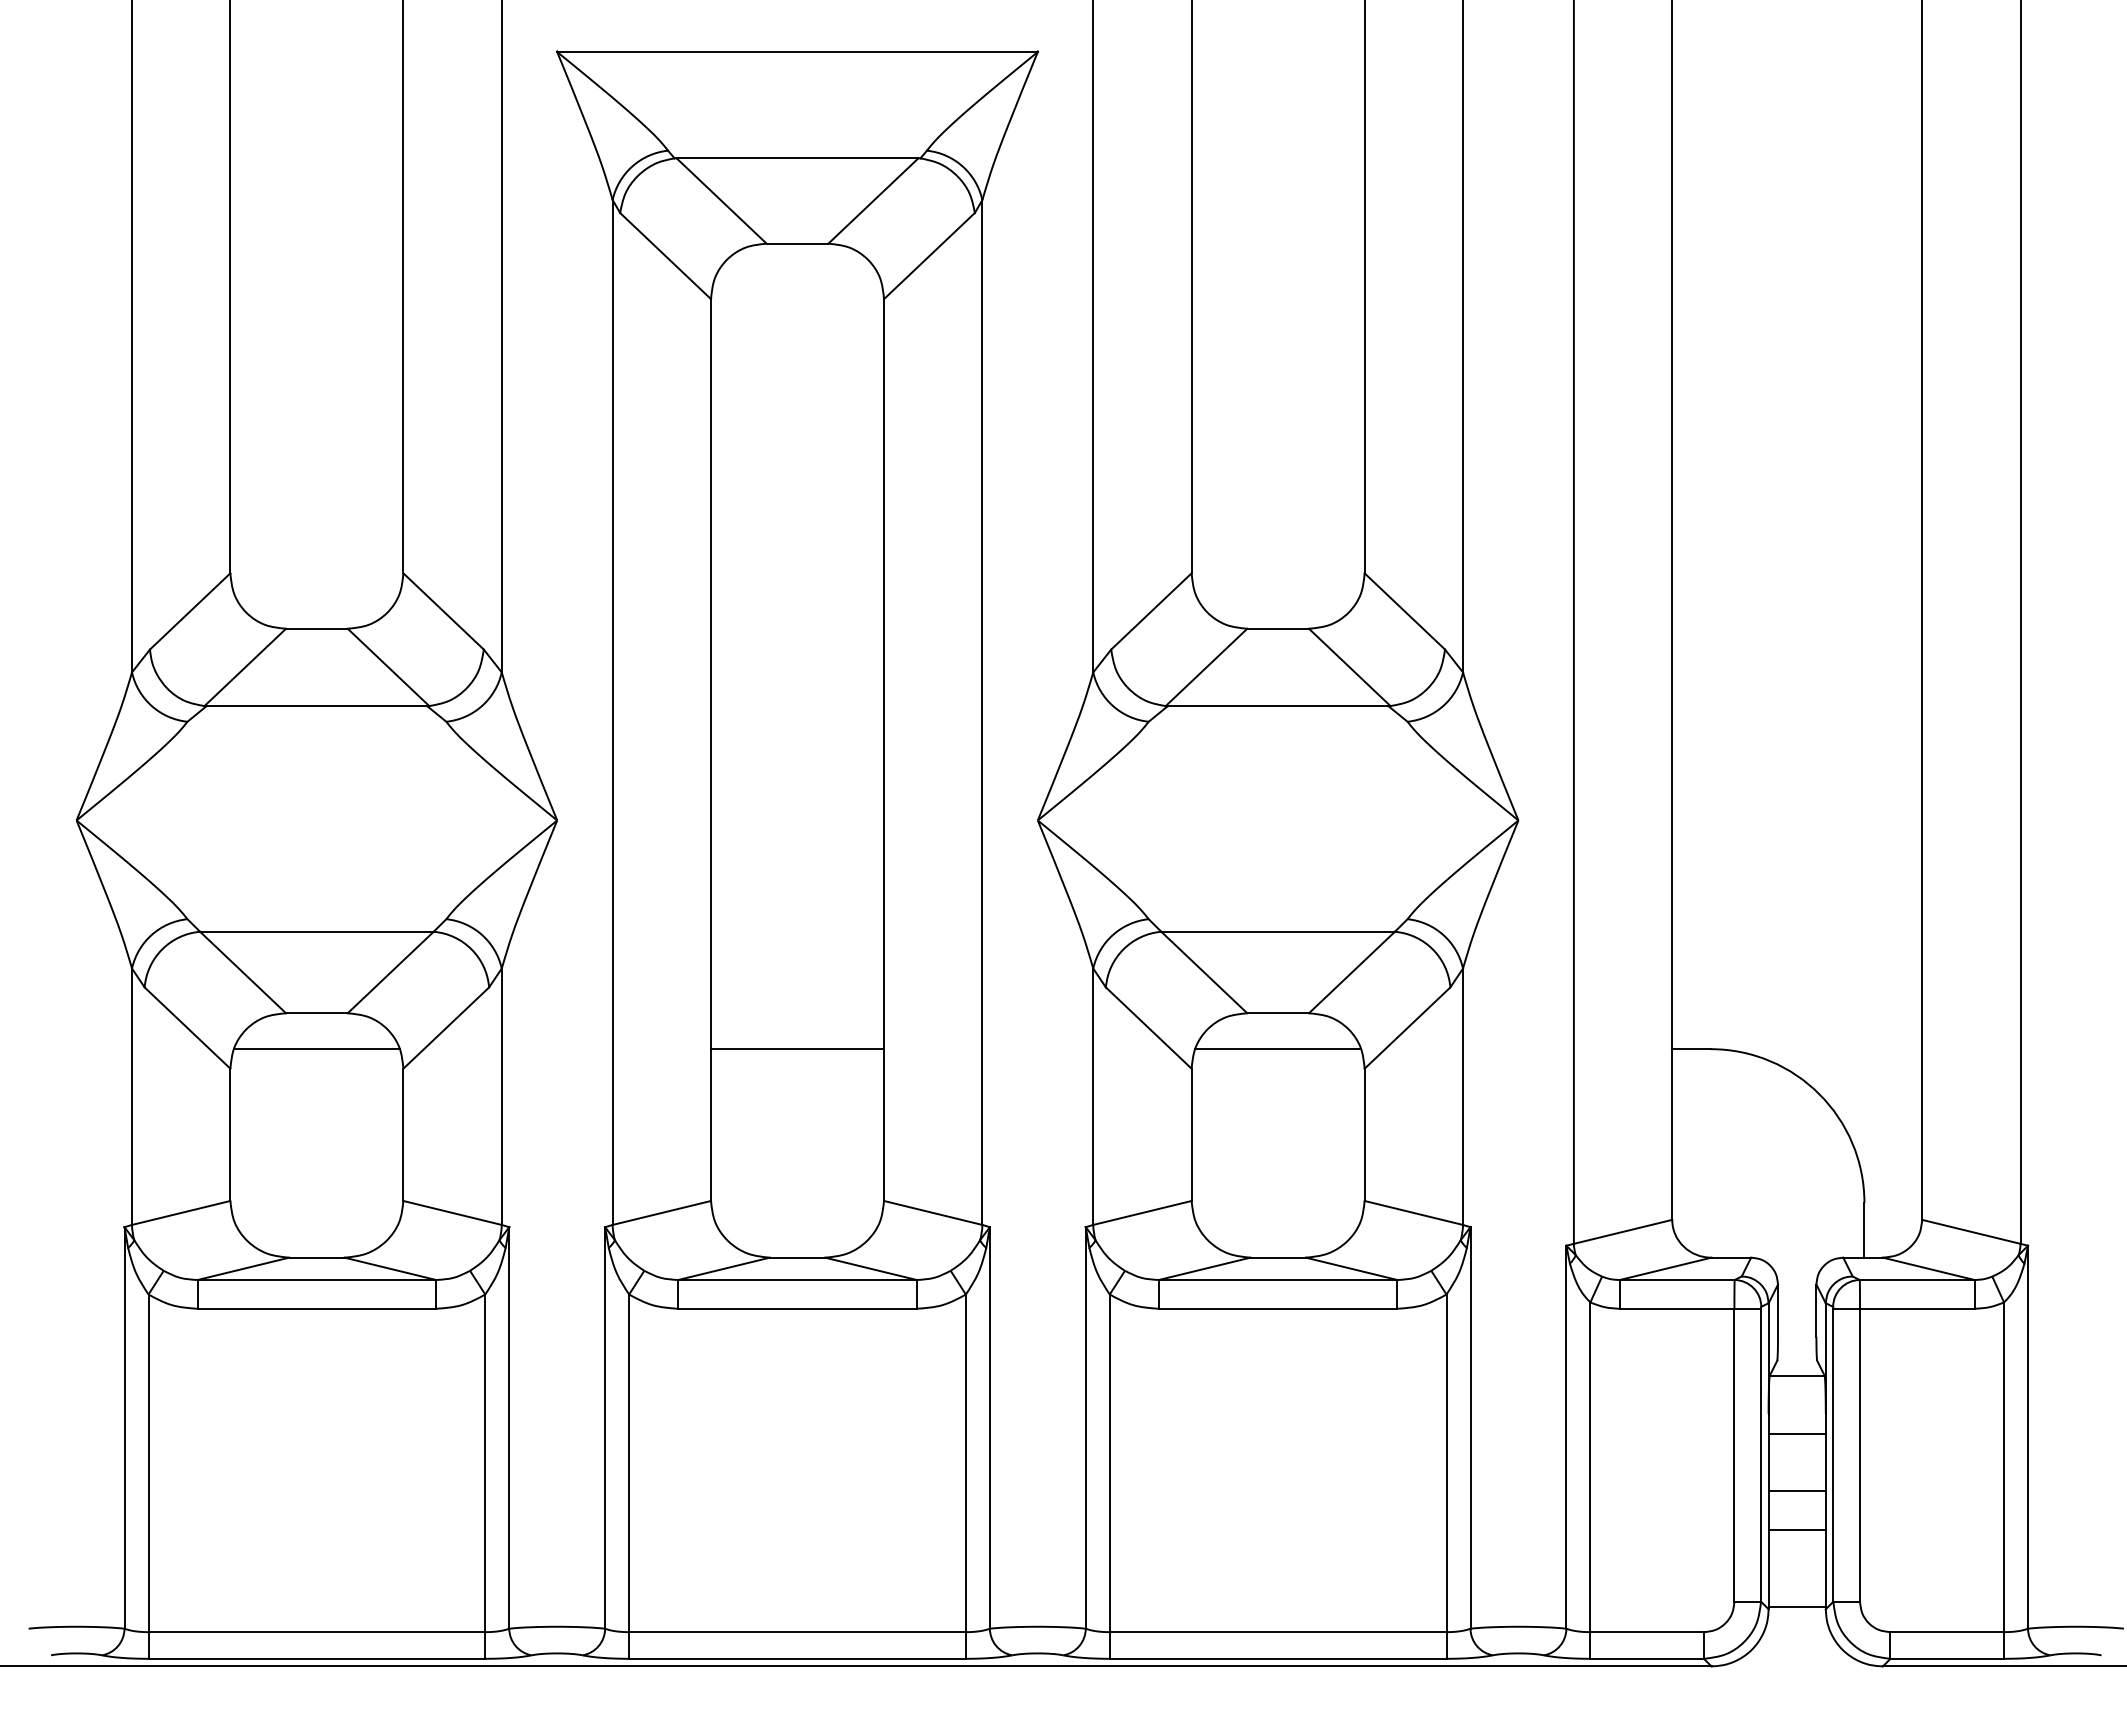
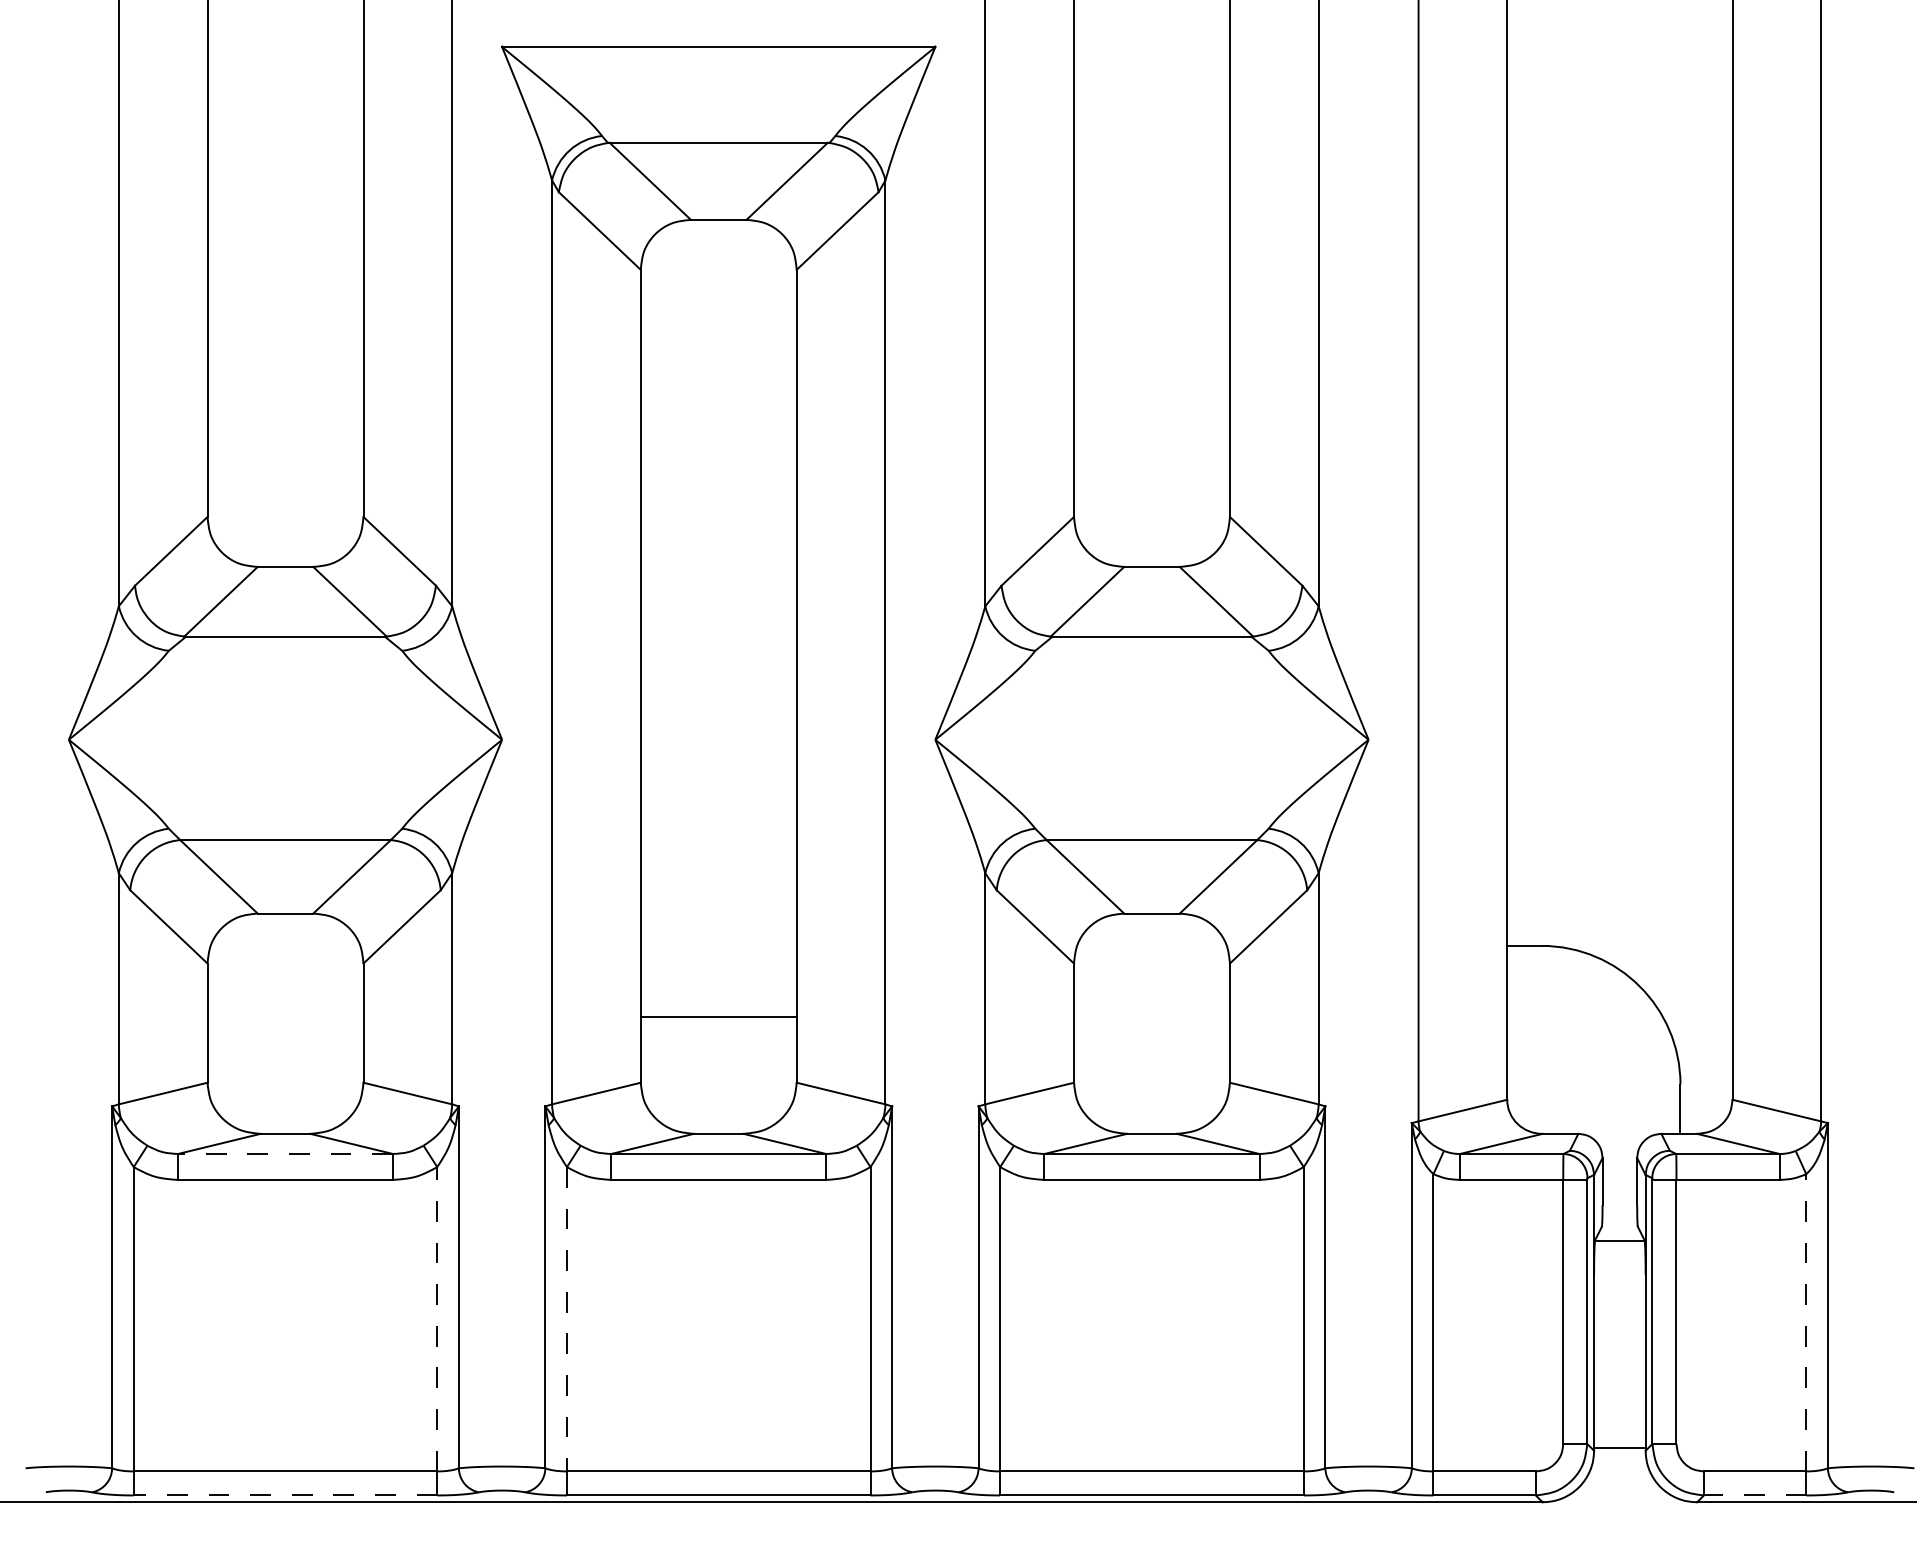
line: (316, 1049) -> (285, 946), removed
line: (797, 1049) -> (718, 1017), moved
line: (1278, 1049) -> (1152, 946), removed
line: (316, 1280) -> (285, 1154), solid -> dashed
line: (1796, 1433) -> (1619, 1292), removed
line: (485, 1463) -> (437, 1319), solid -> dashed
line: (629, 1463) -> (567, 1319), solid -> dashed
line: (2004, 1467) -> (1806, 1323), solid -> dashed
line: (1796, 1491) -> (1619, 1344), removed
line: (1796, 1529) -> (1619, 1378), removed
line: (316, 1658) -> (285, 1495), solid -> dashed
line: (1947, 1658) -> (1755, 1495), solid -> dashed

